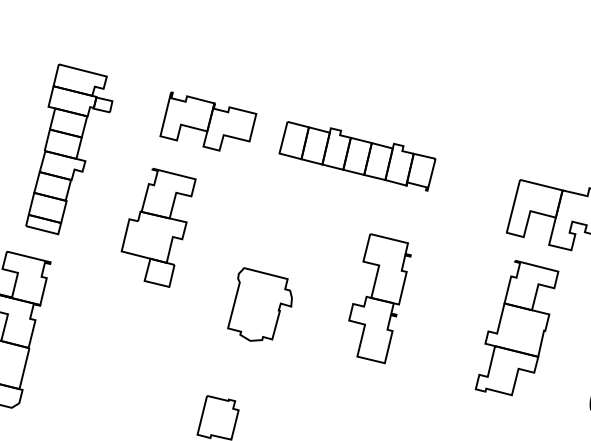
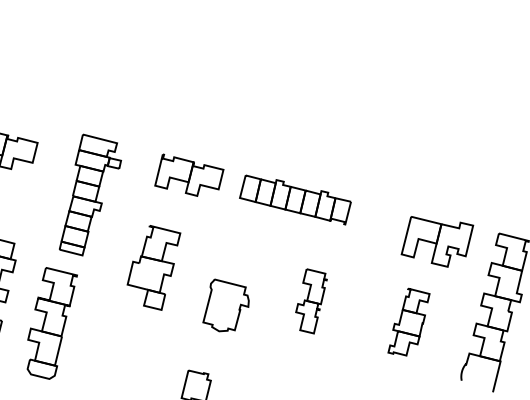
part: (157, 227) -> (153, 267), moved
part: (380, 298) -> (311, 301), size x0.7
part: (516, 327) -> (408, 321), size x0.7

